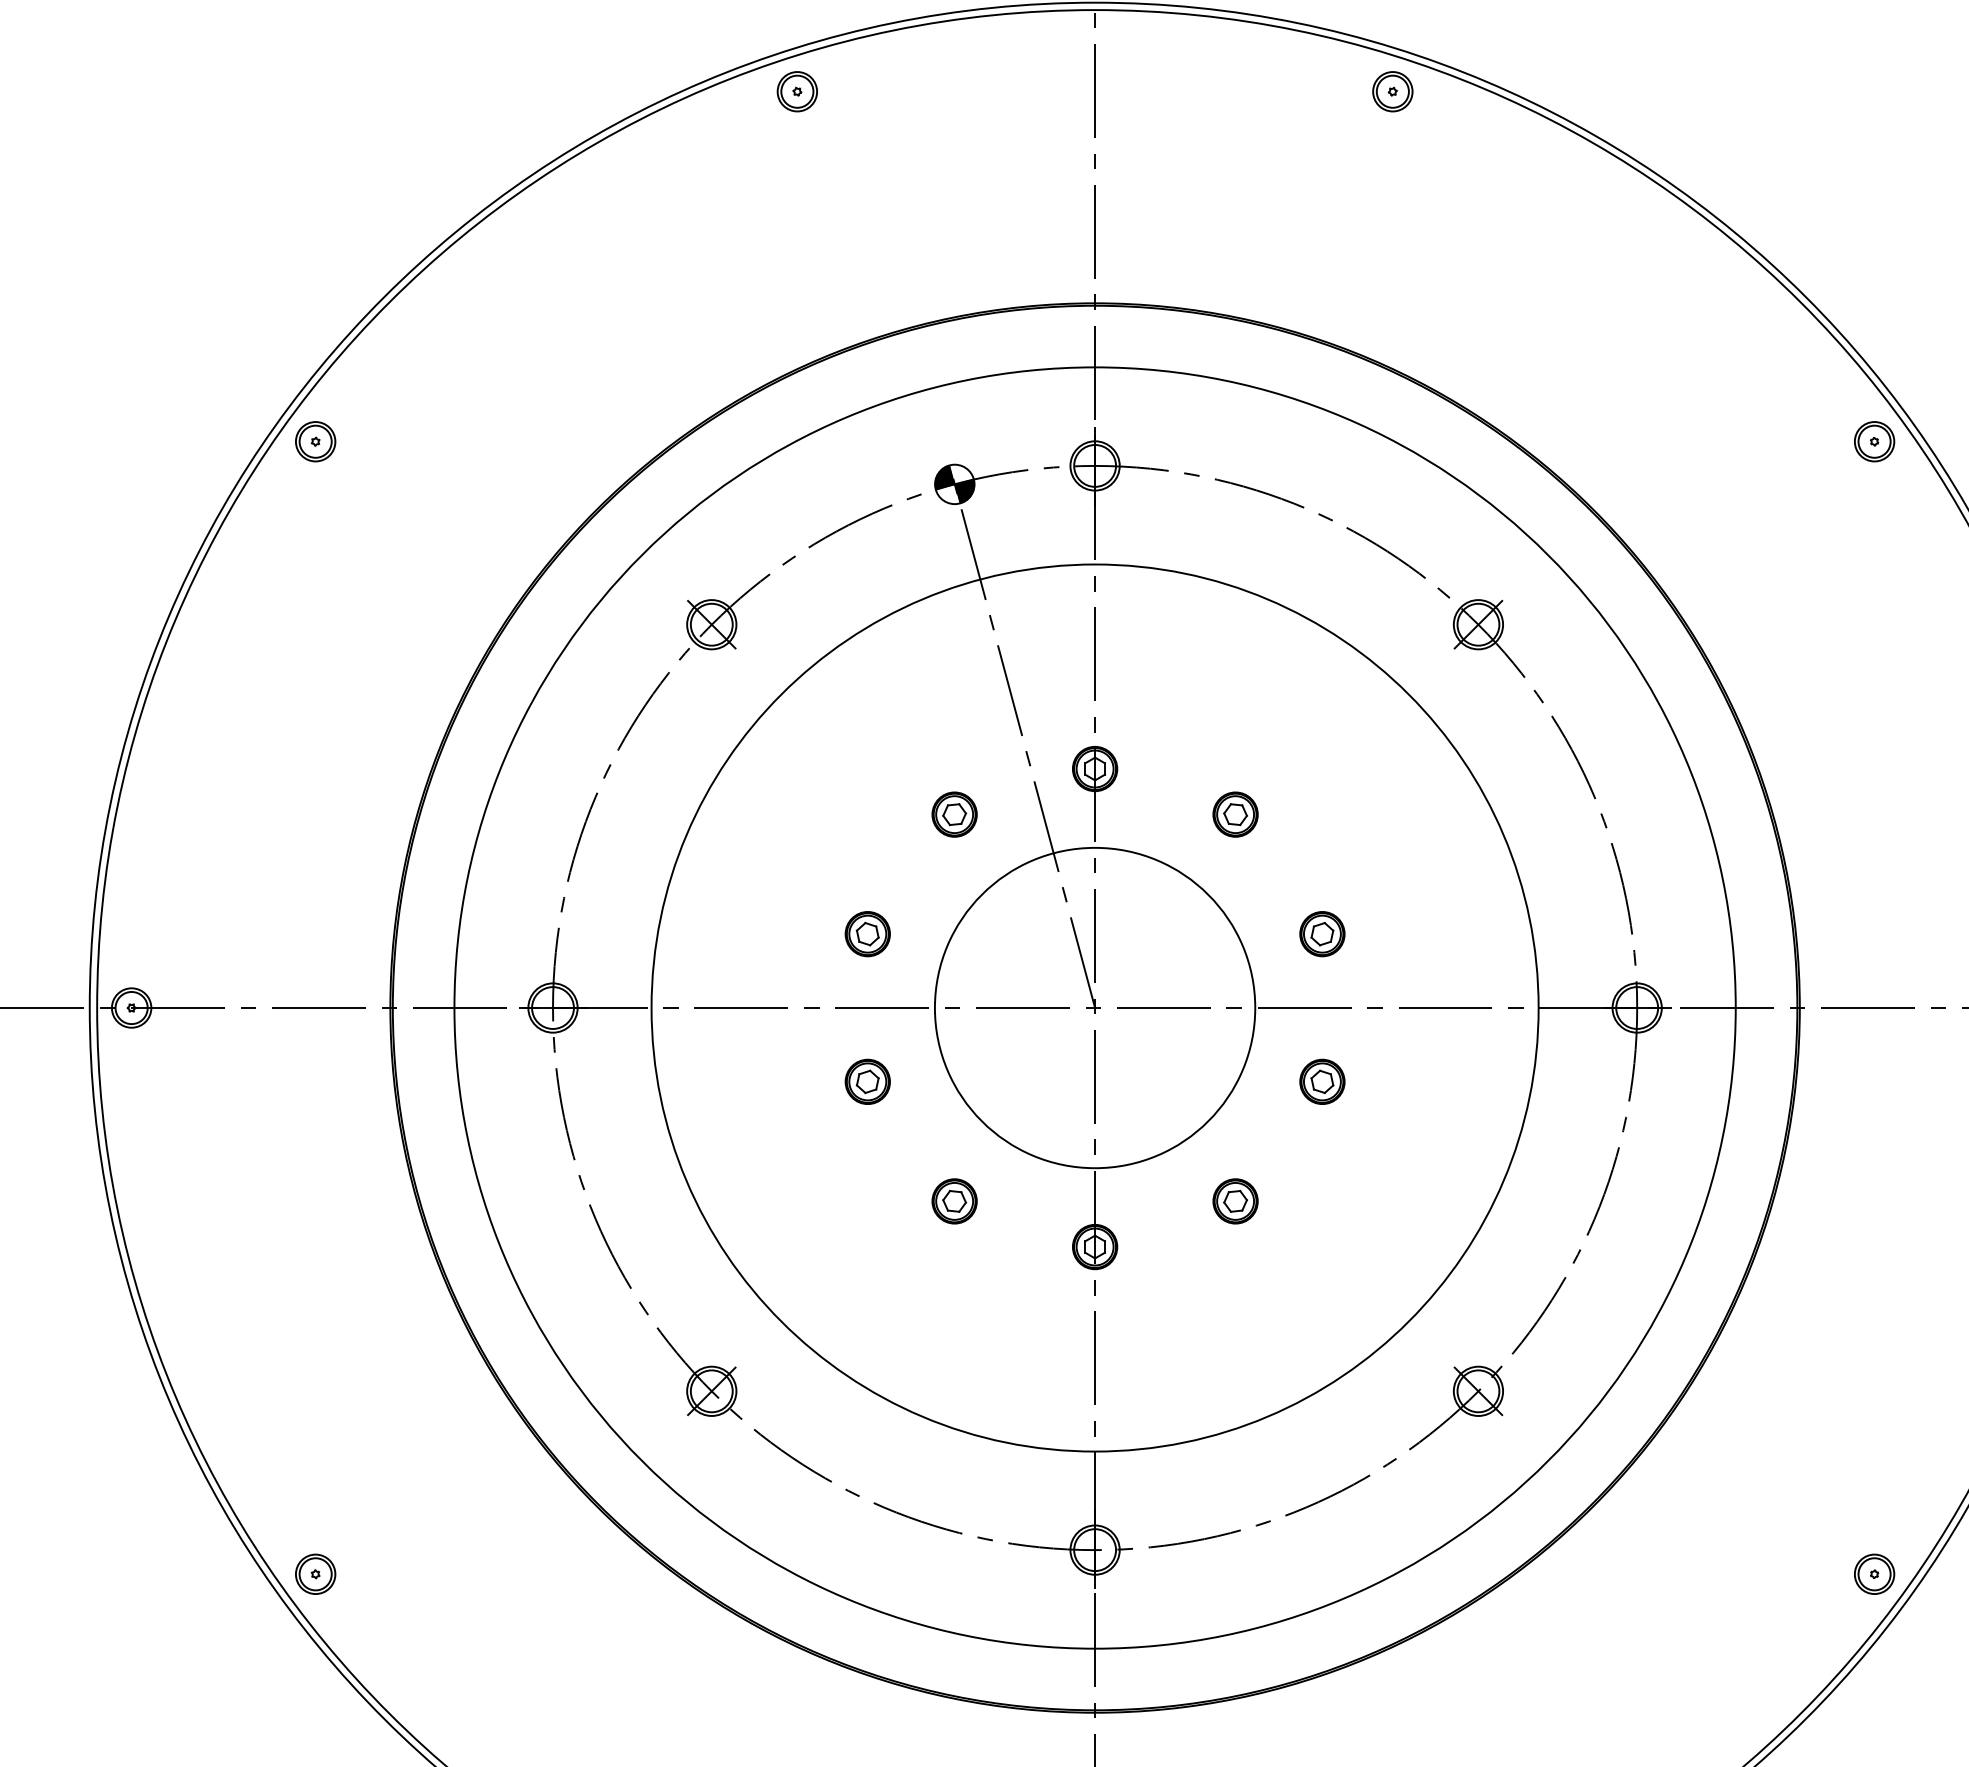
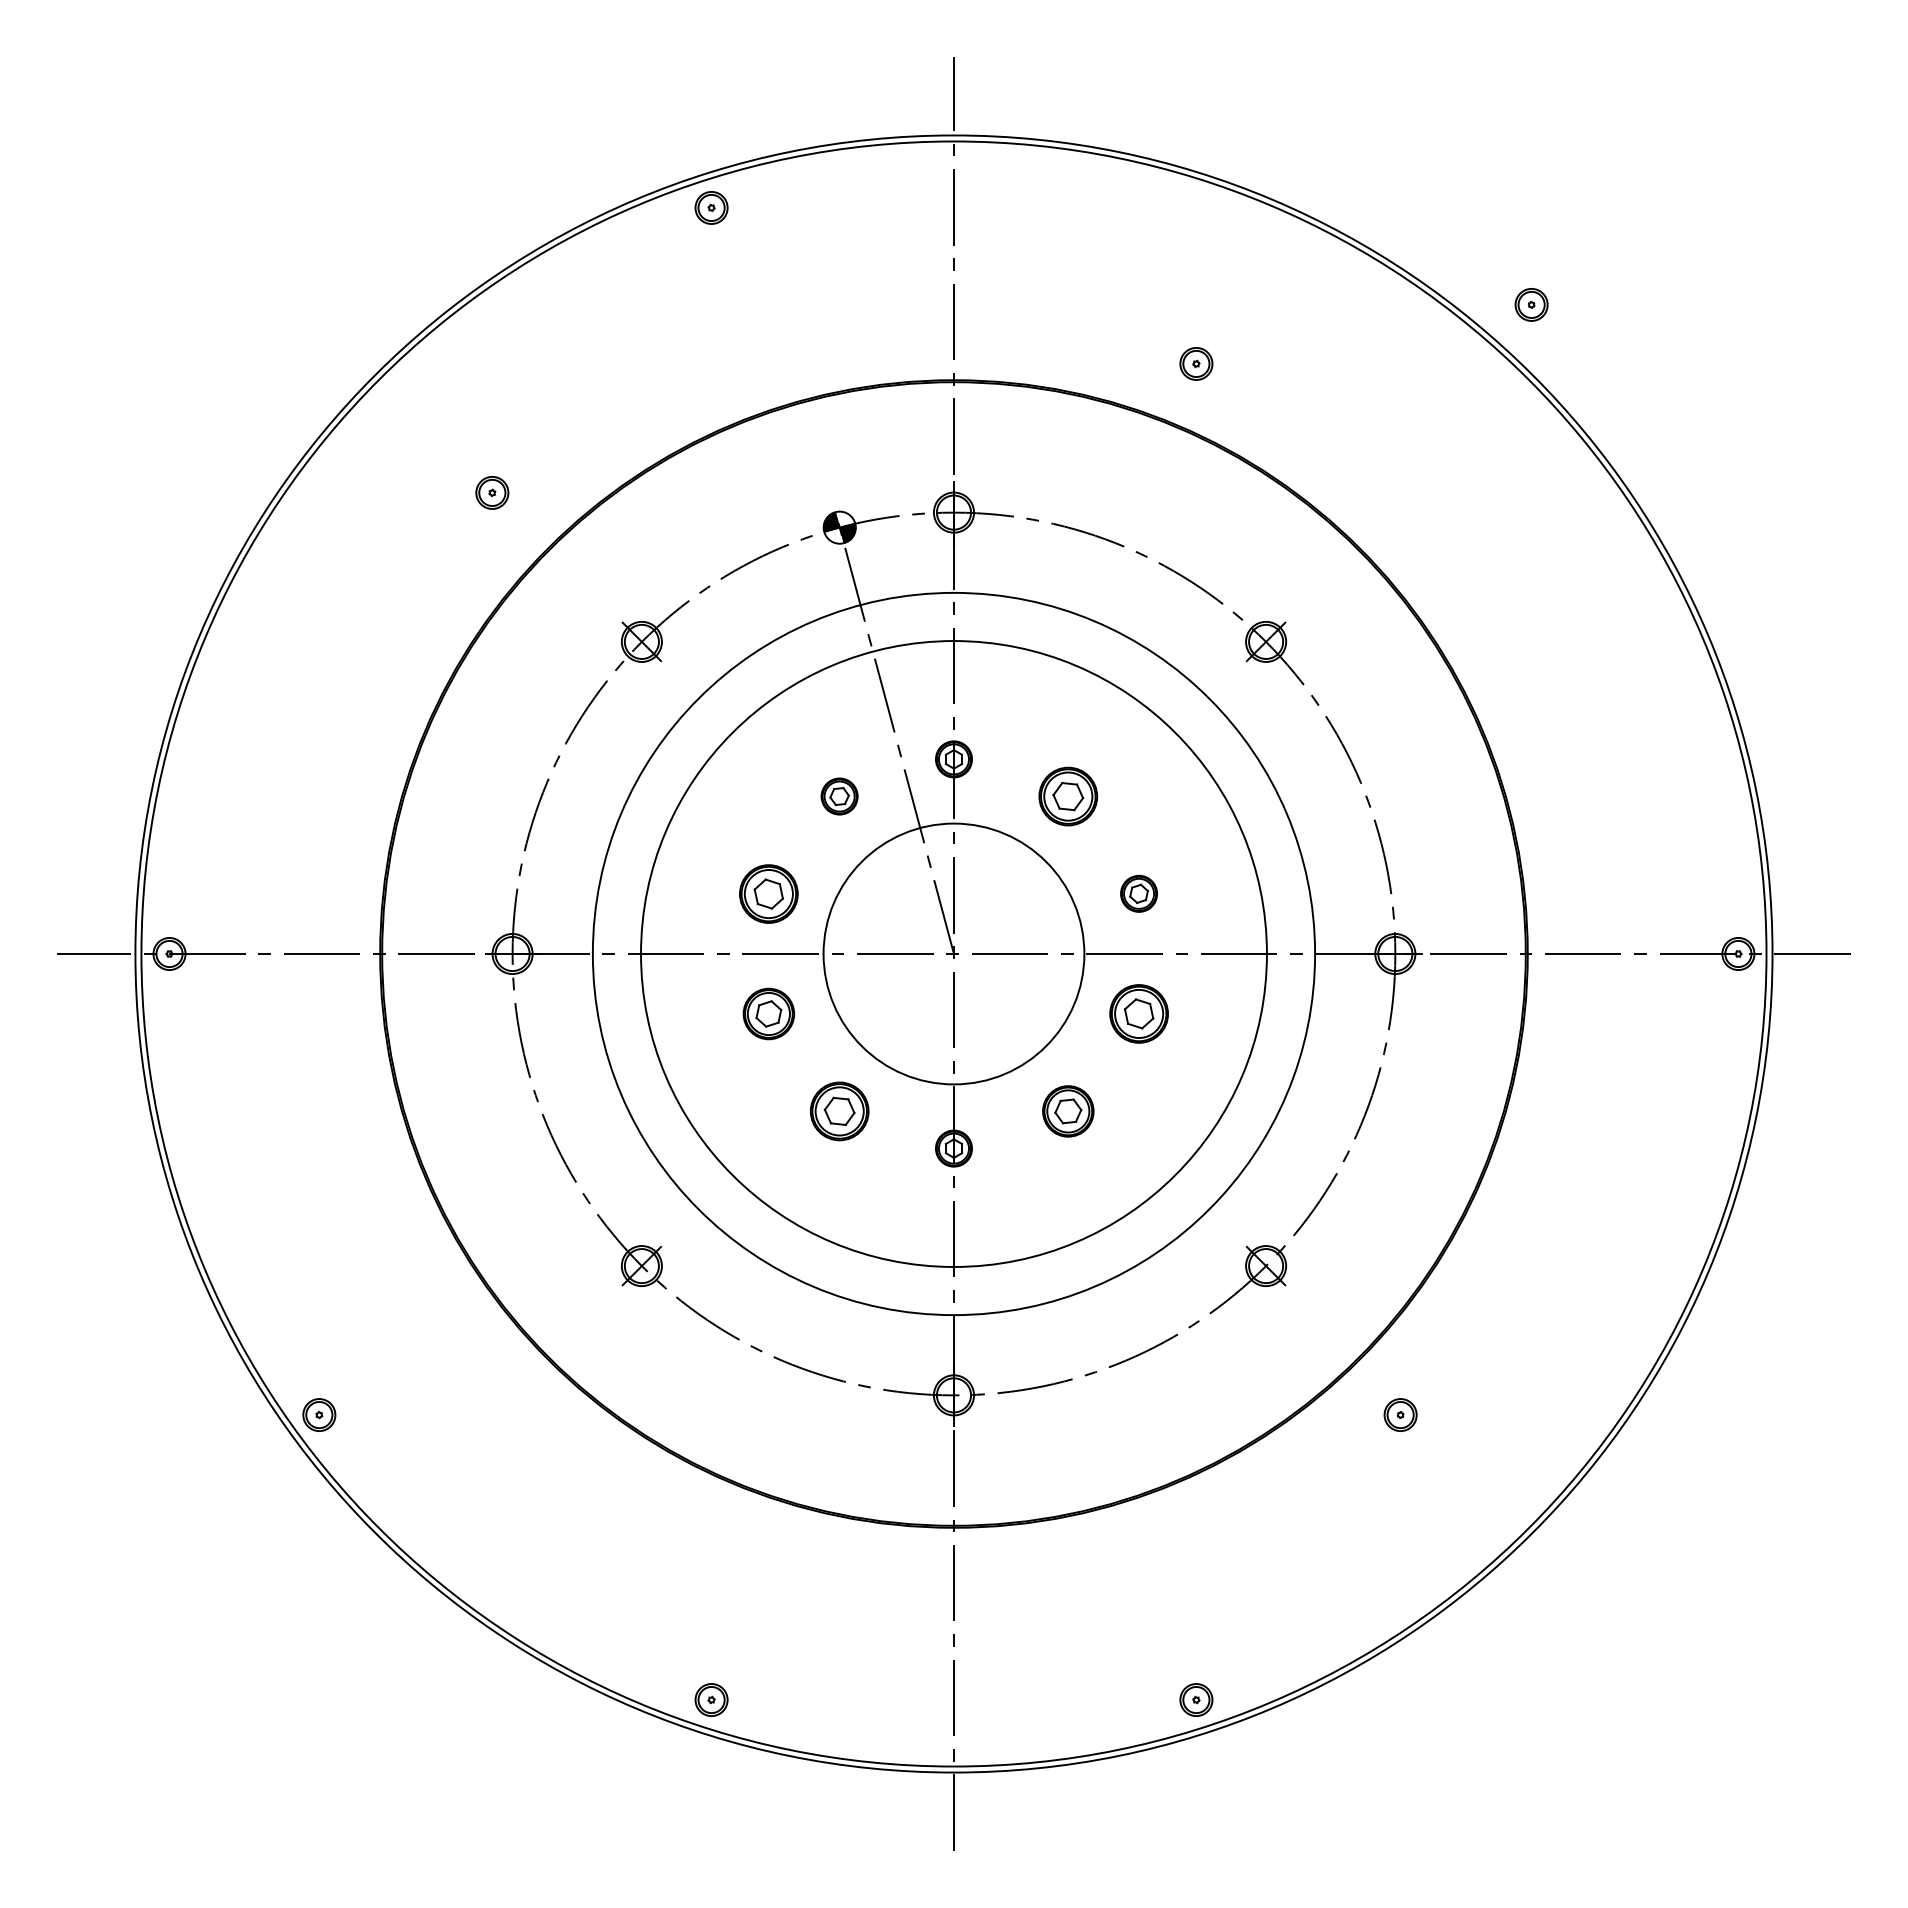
part: (1392, 91) -> (1196, 363), moved
part: (315, 441) -> (492, 492), moved
part: (1874, 441) -> (1531, 304), moved
part: (1235, 814) -> (1068, 796), size x1.6
part: (867, 933) -> (768, 893), size x1.6
circle: (1094, 1007) -> (953, 953), size x0.6
part: (867, 1082) -> (768, 1014), size x1.4
part: (1321, 1082) -> (1138, 1014), size x1.6
part: (954, 1201) -> (839, 1111), size x1.6
part: (1235, 1201) -> (1068, 1111), size x1.4
part: (1874, 1573) -> (1400, 1414), moved

